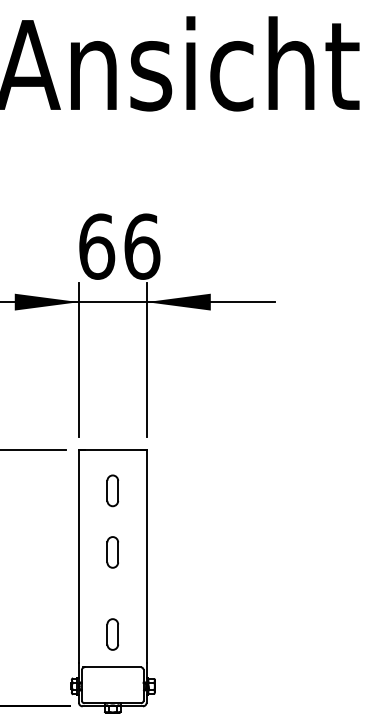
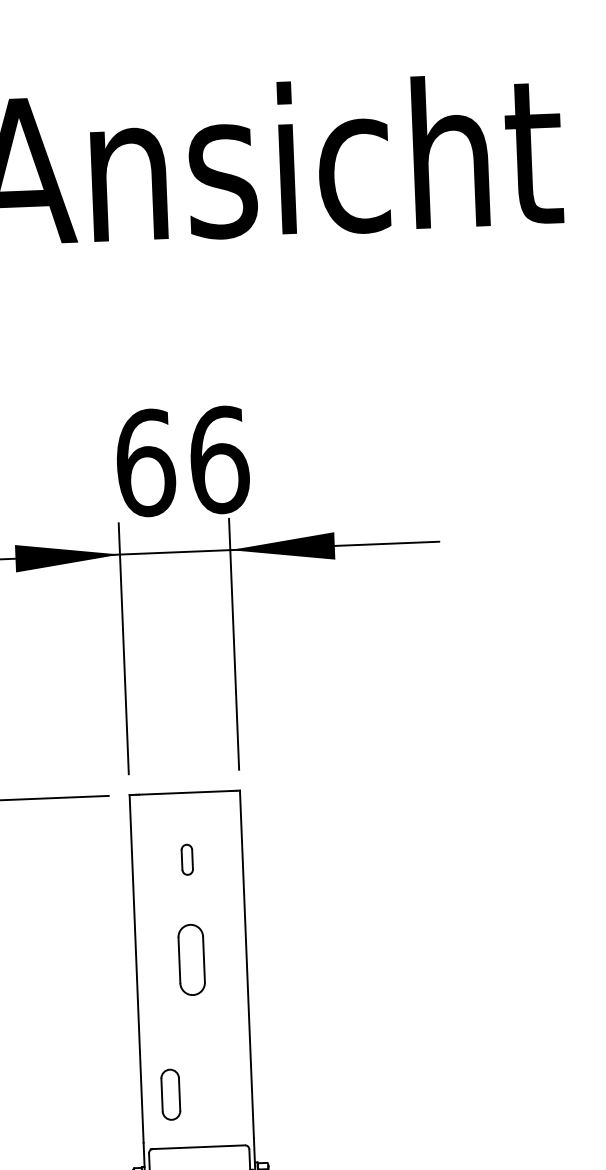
part: (112, 490) -> (186, 859), size x0.6
part: (112, 552) -> (191, 960), size x1.4
part: (112, 634) -> (170, 1094), moved

